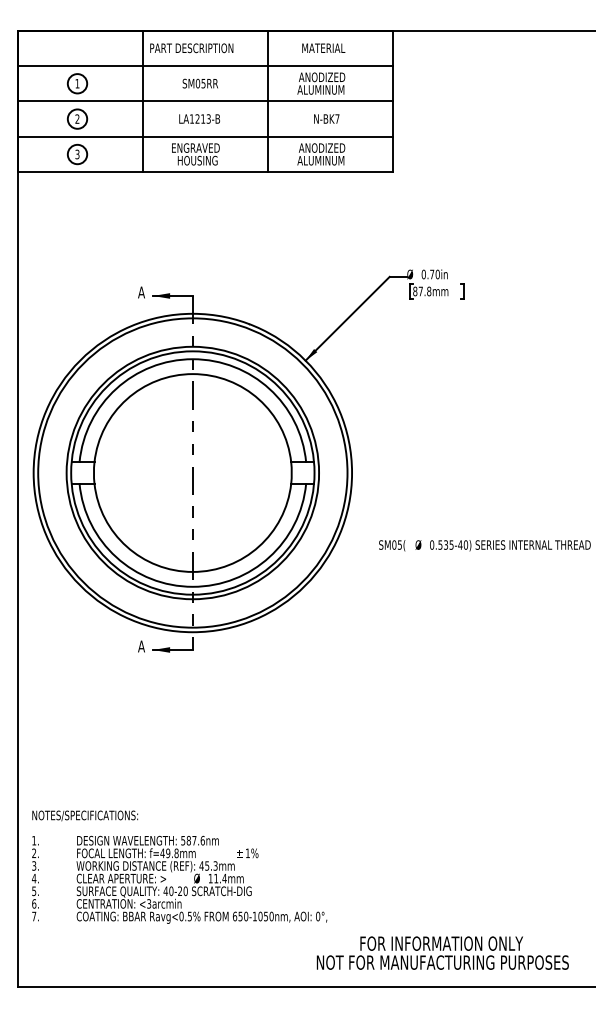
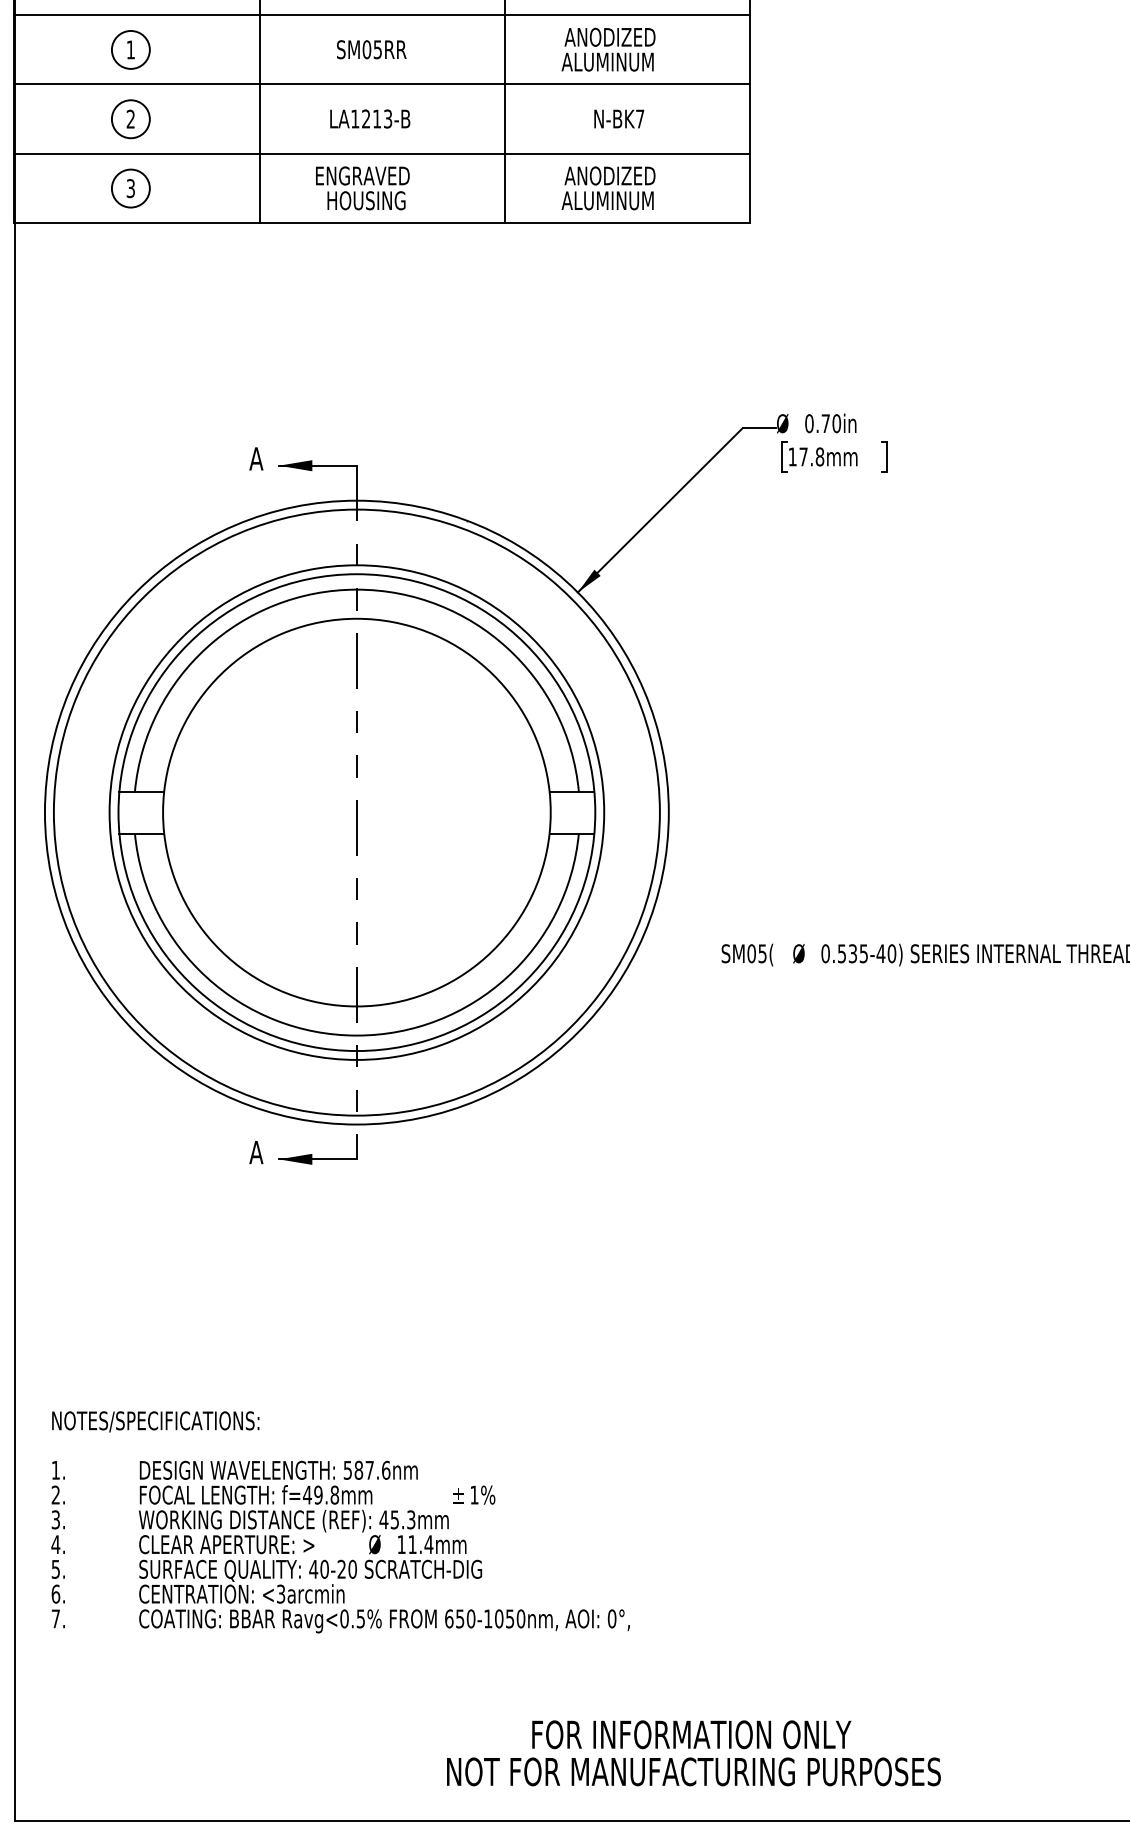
text: (415, 291) -> (793, 456), 87.8mm -> 17.8mm
text: (179, 866) -> (340, 1520), moved
text: (442, 952) -> (693, 1752), moved

